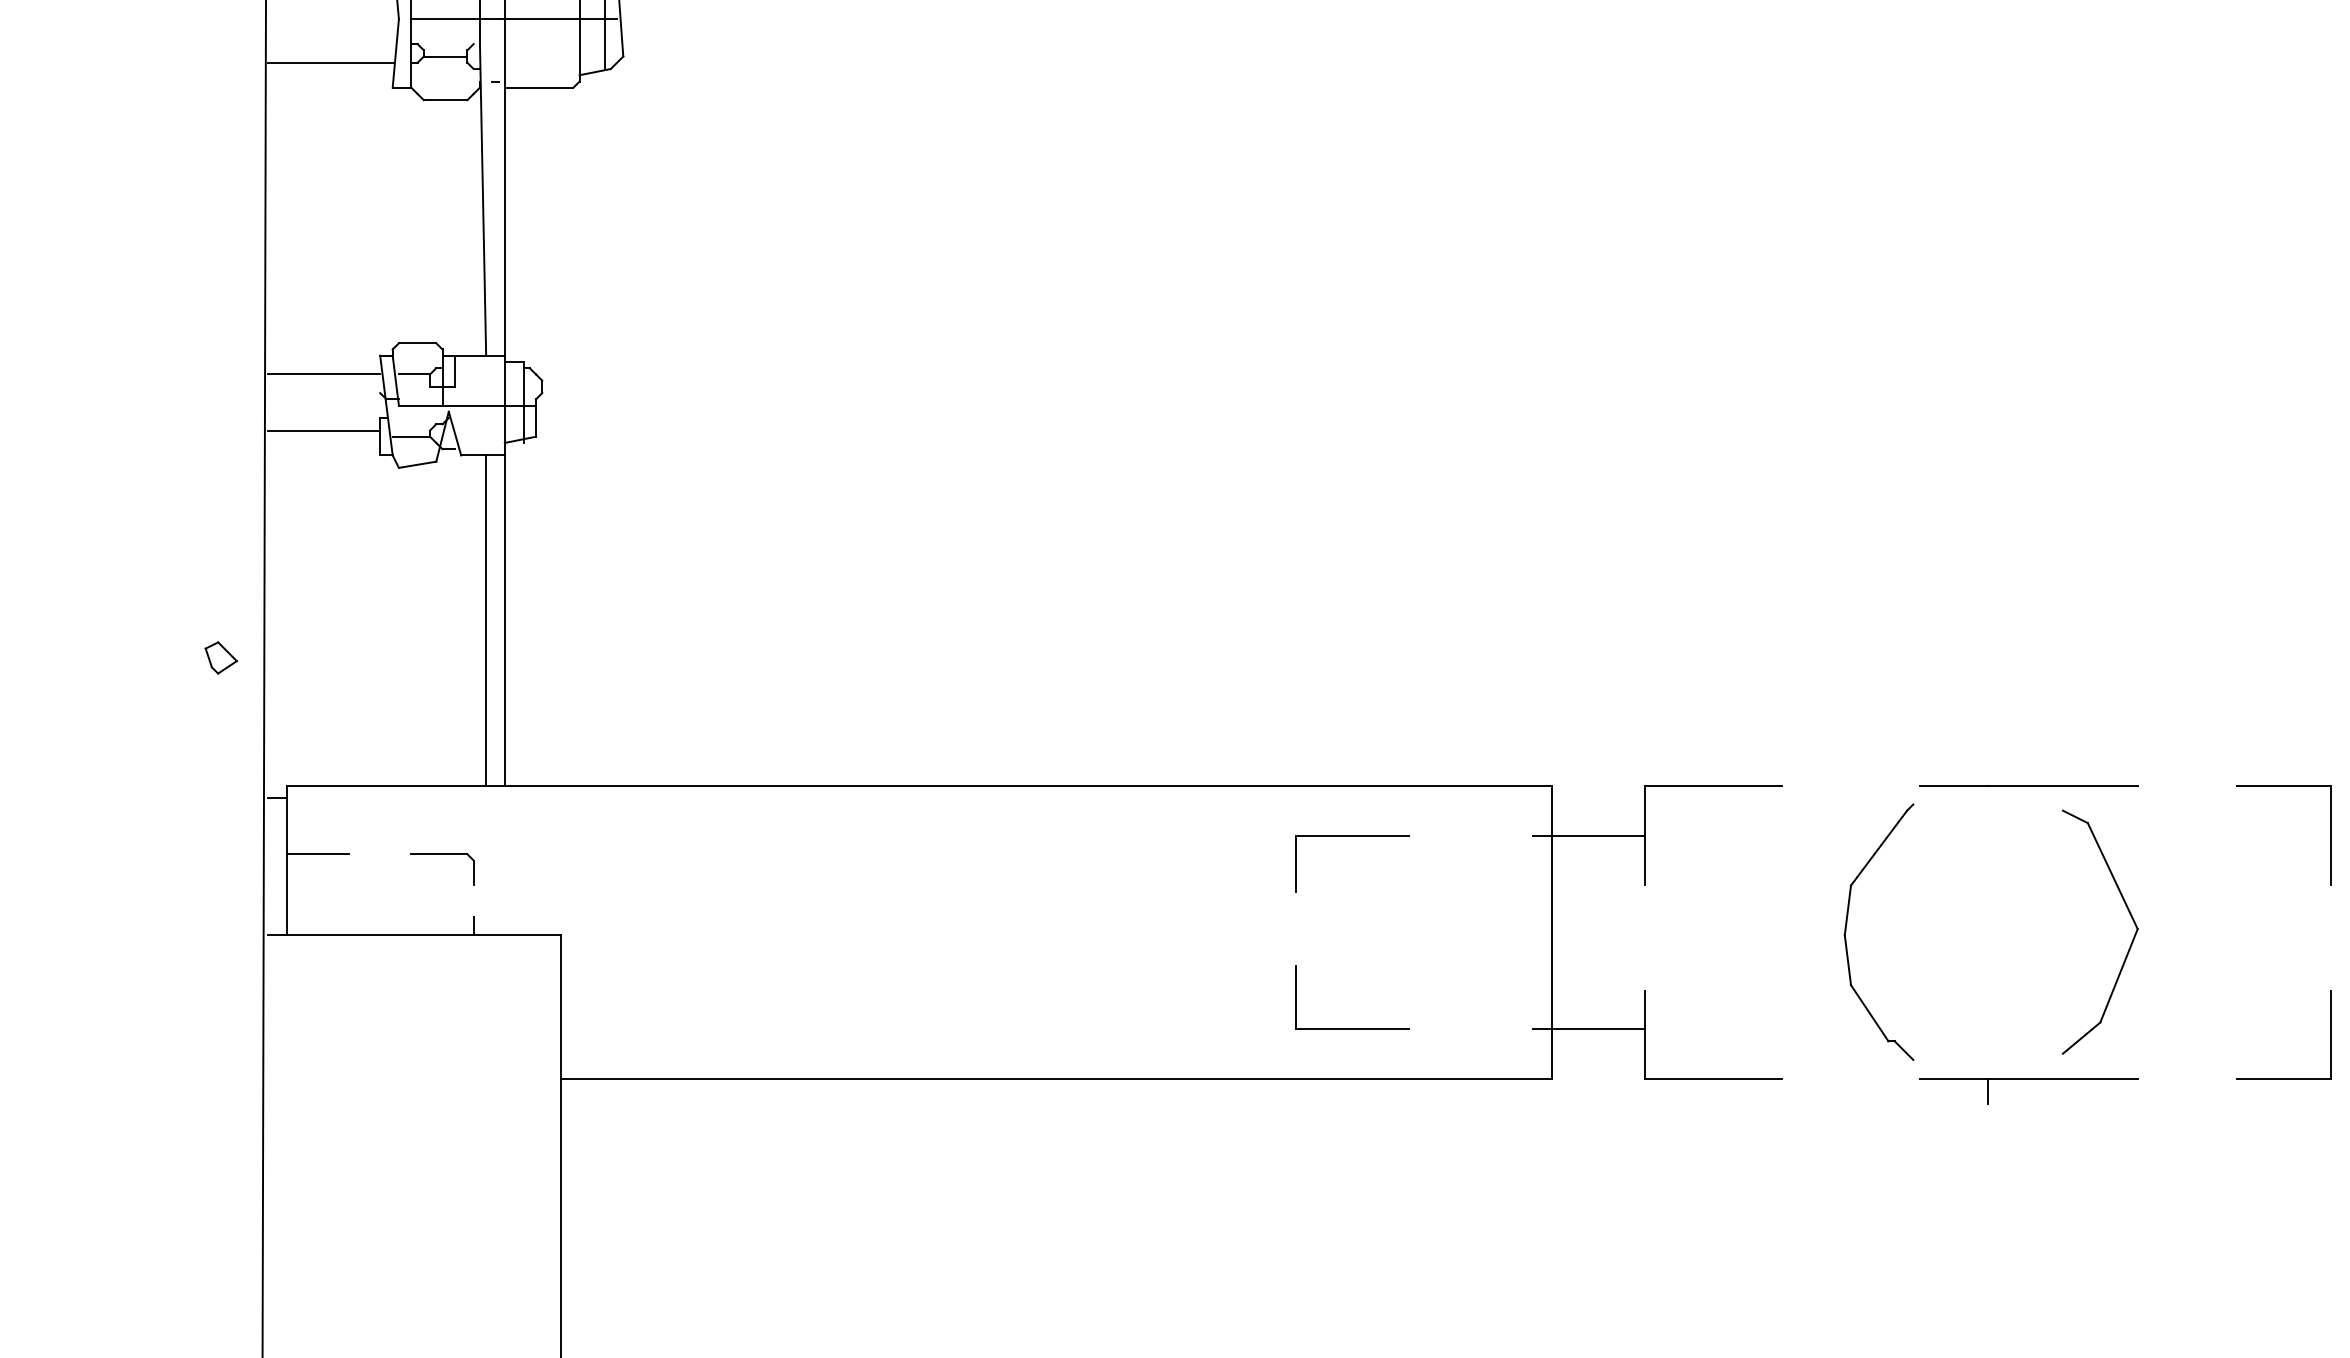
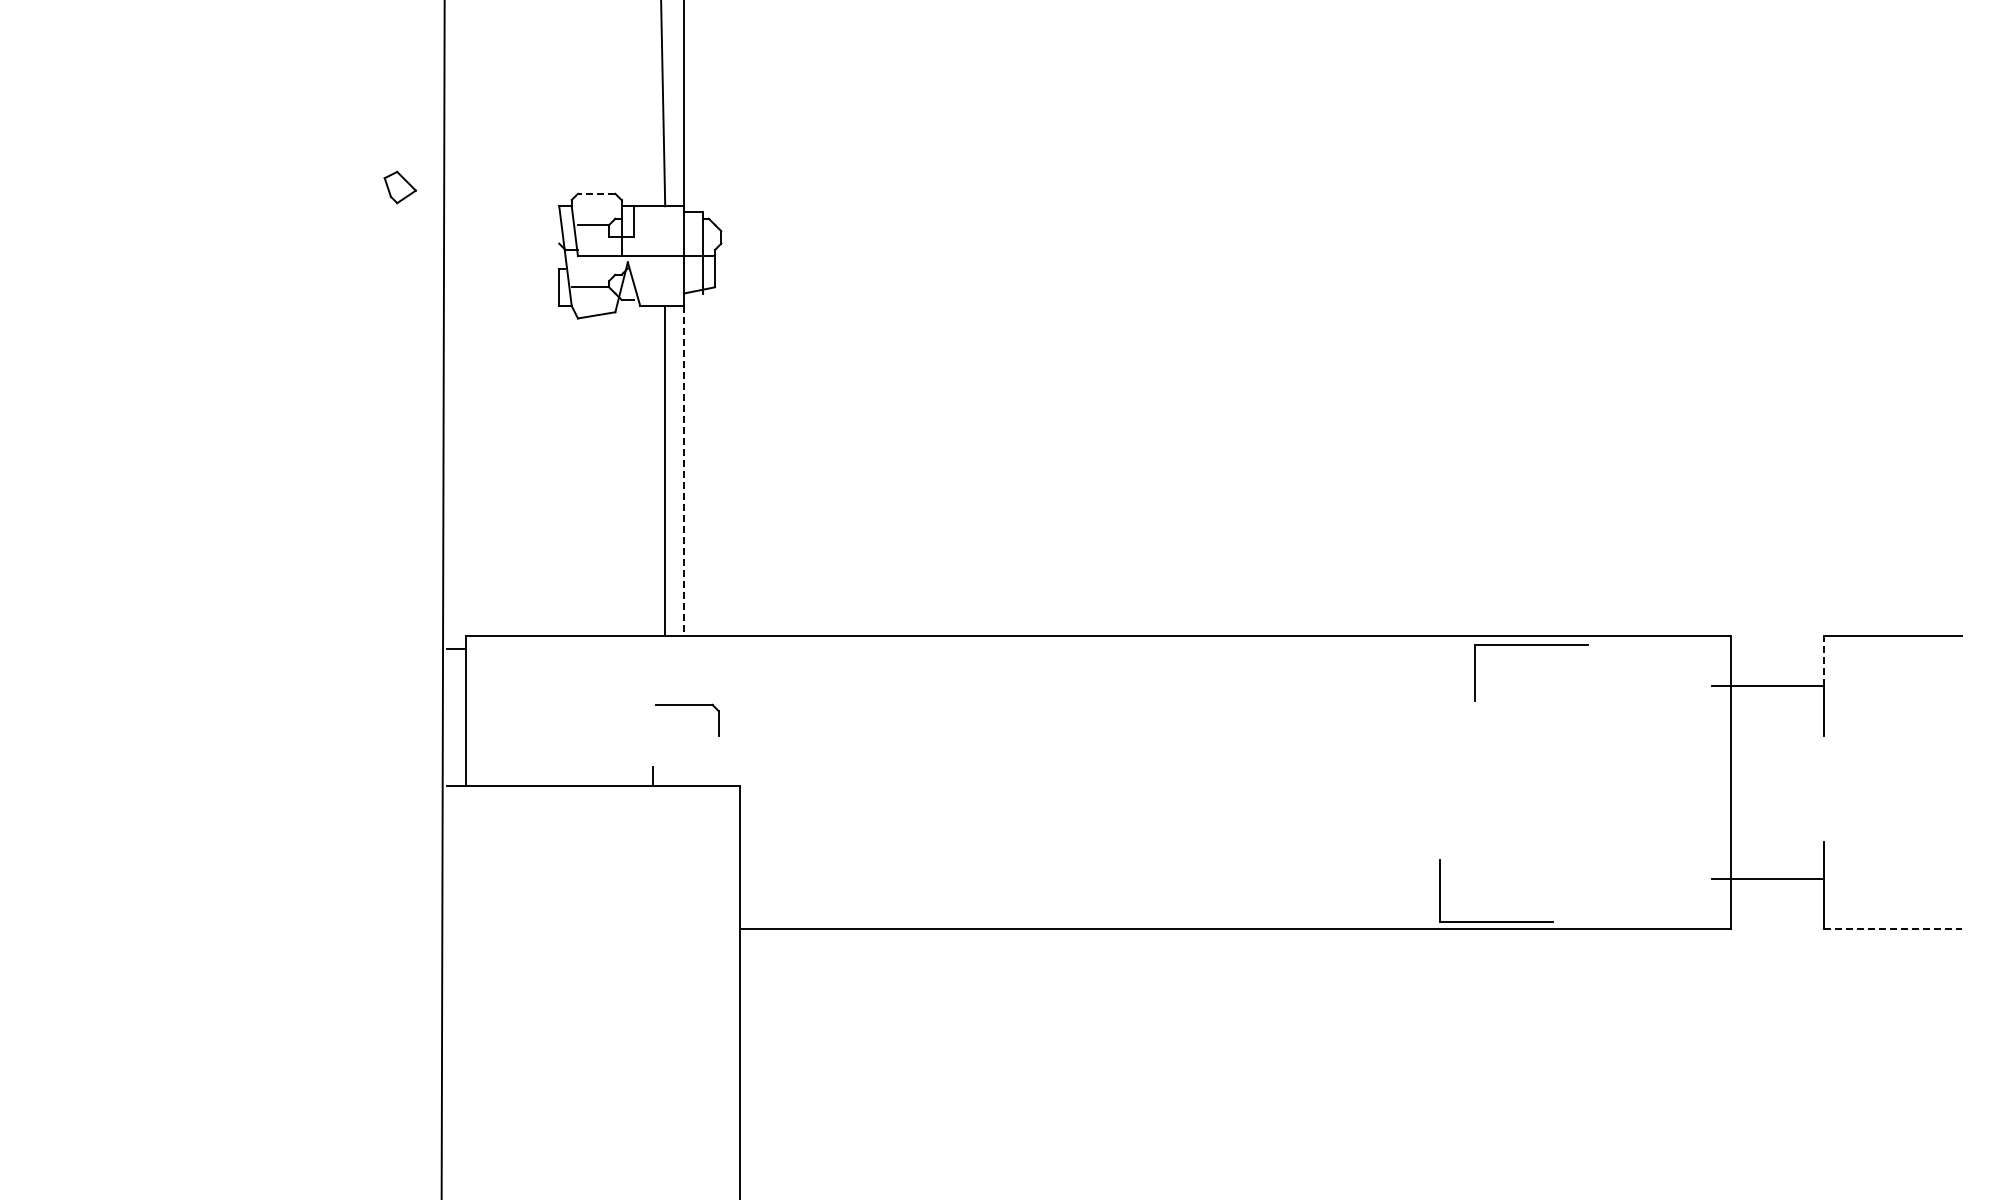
line: (417, 343) -> (596, 194), solid -> dashed
line: (324, 374) -> (503, 225), removed
line: (324, 430) -> (503, 281), removed
line: (504, 621) -> (683, 472), solid -> dashed
part: (220, 657) -> (399, 187), moved
line: (1645, 810) -> (1824, 661), solid -> dashed
part: (1352, 836) -> (1531, 646), moved
line: (317, 854) -> (496, 705), removed
part: (442, 854) -> (687, 705), moved
part: (1352, 1028) -> (1496, 922), moved
line: (1713, 1078) -> (1892, 929), solid -> dashed

